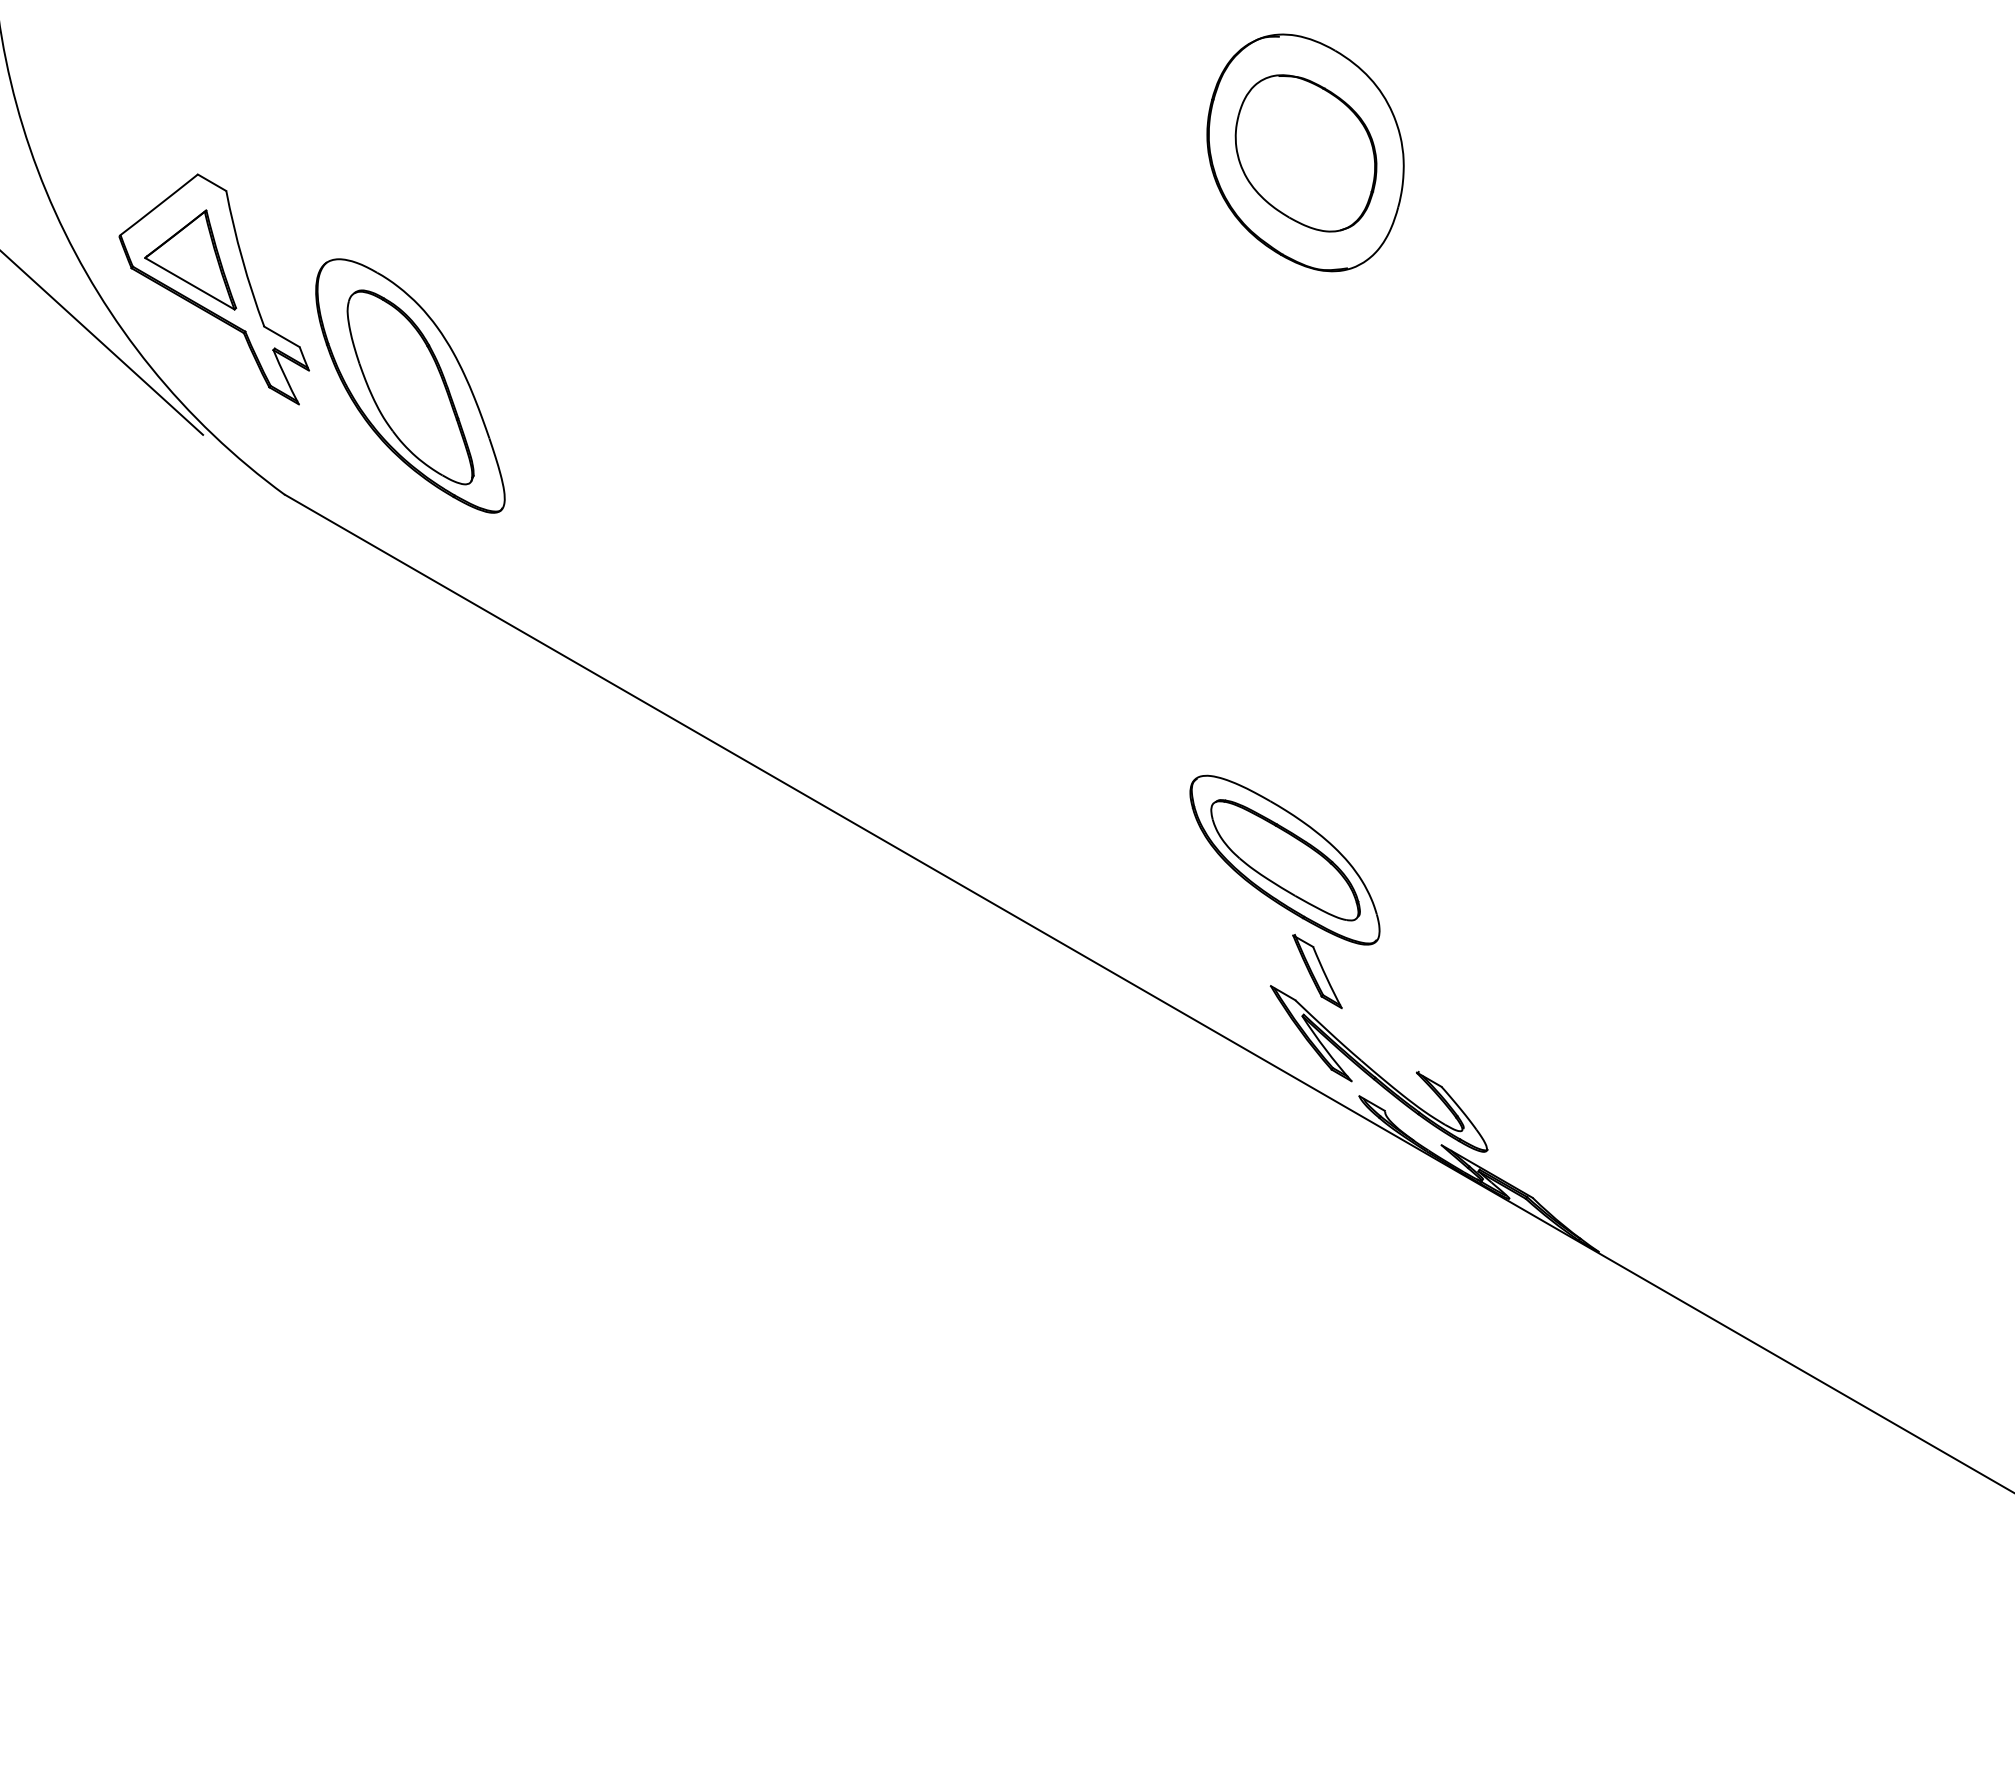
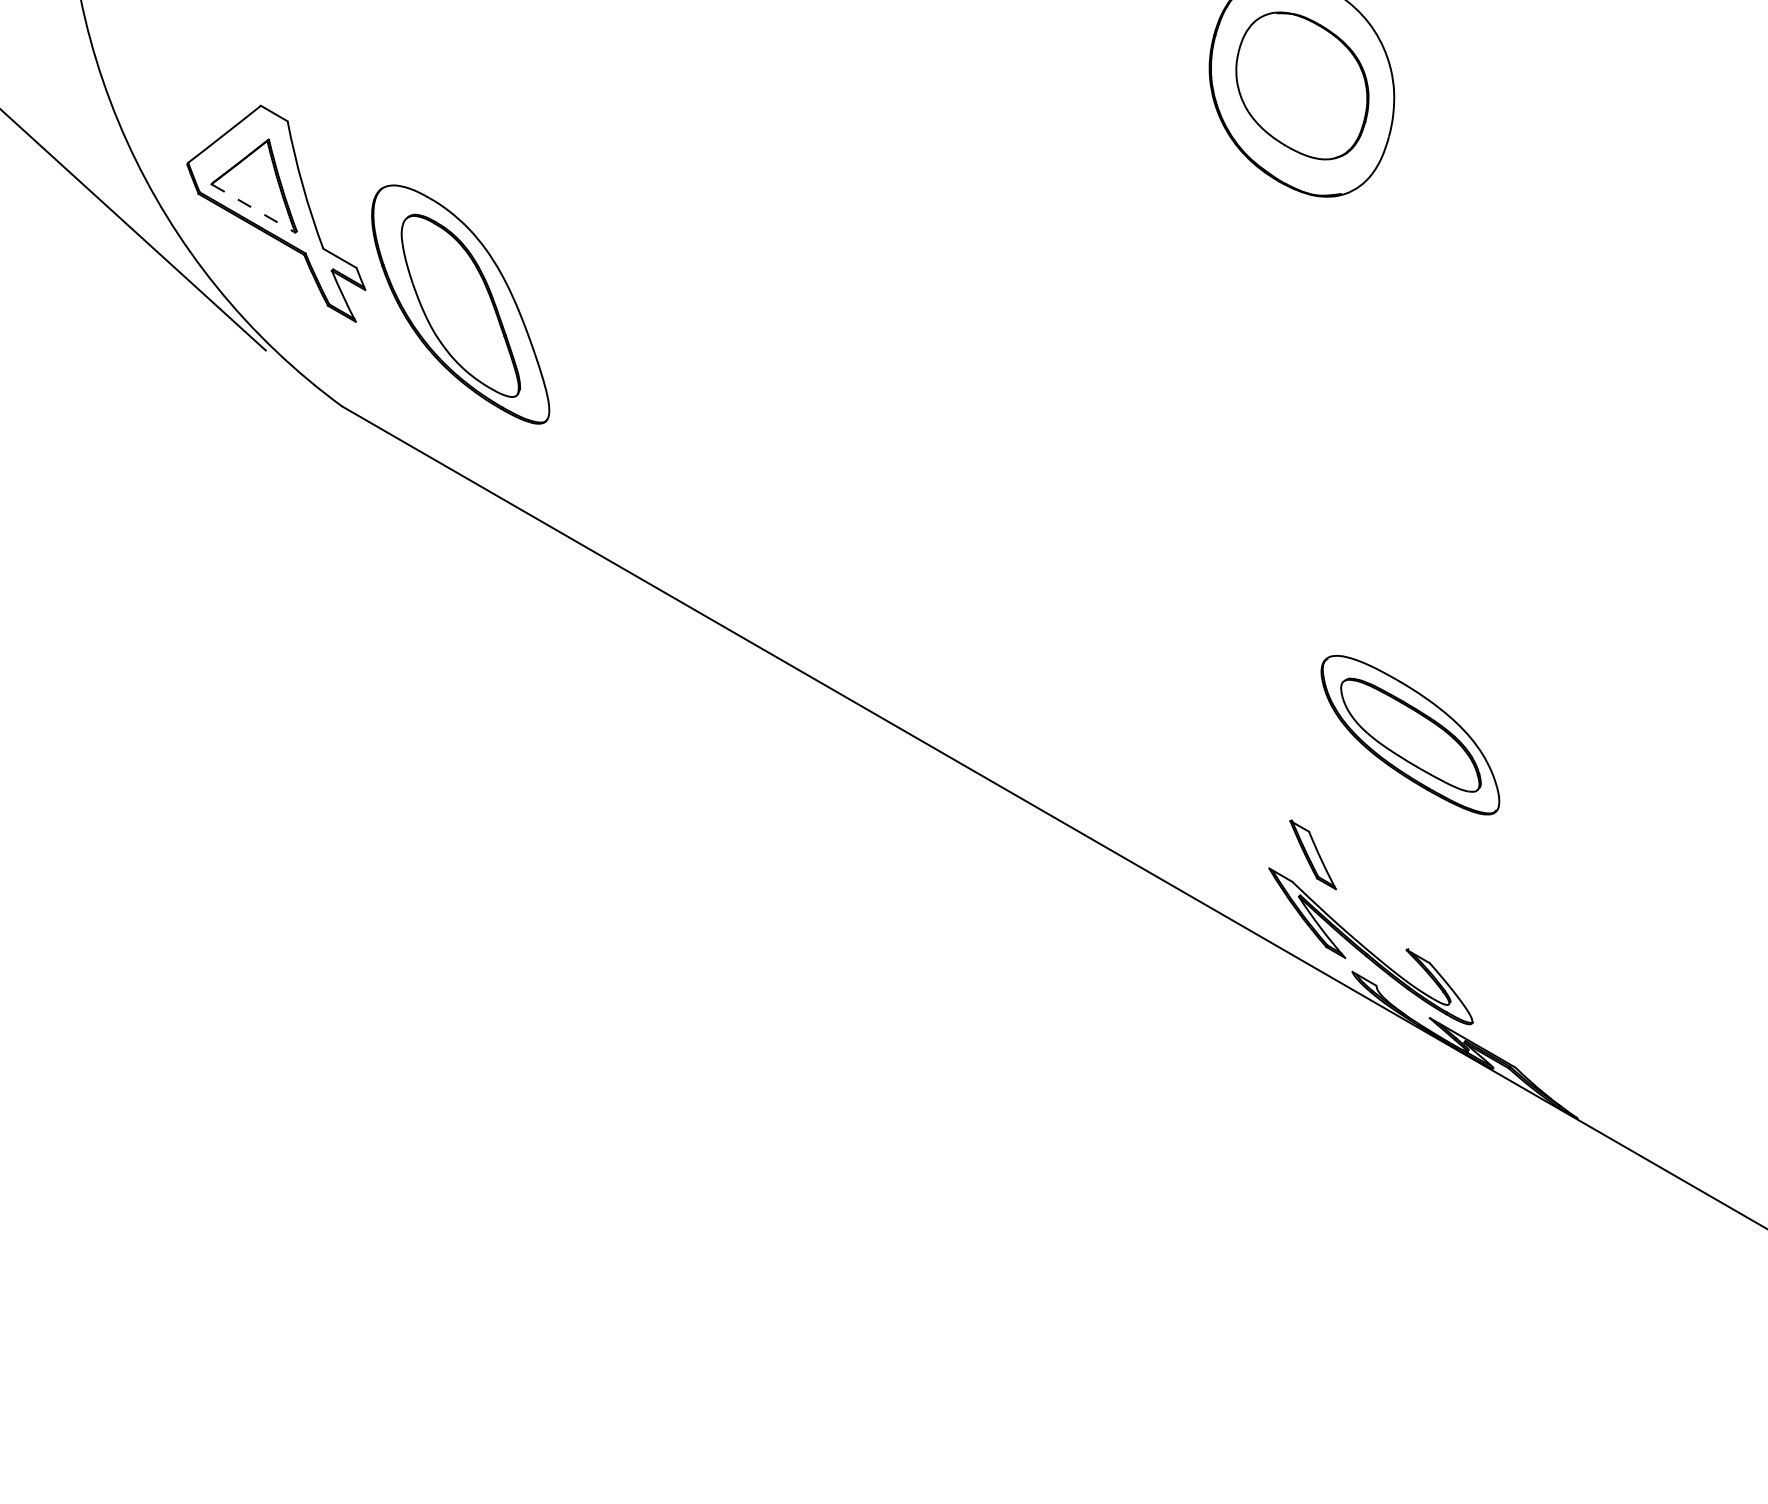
line: (189, 283) -> (253, 208), solid -> dashed
part: (1284, 859) -> (1409, 734), moved

